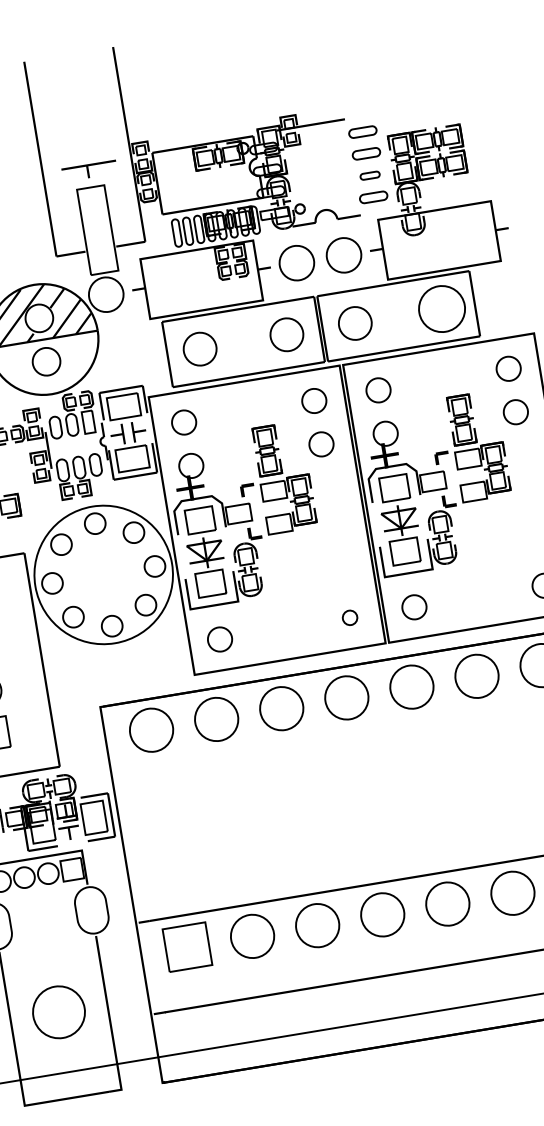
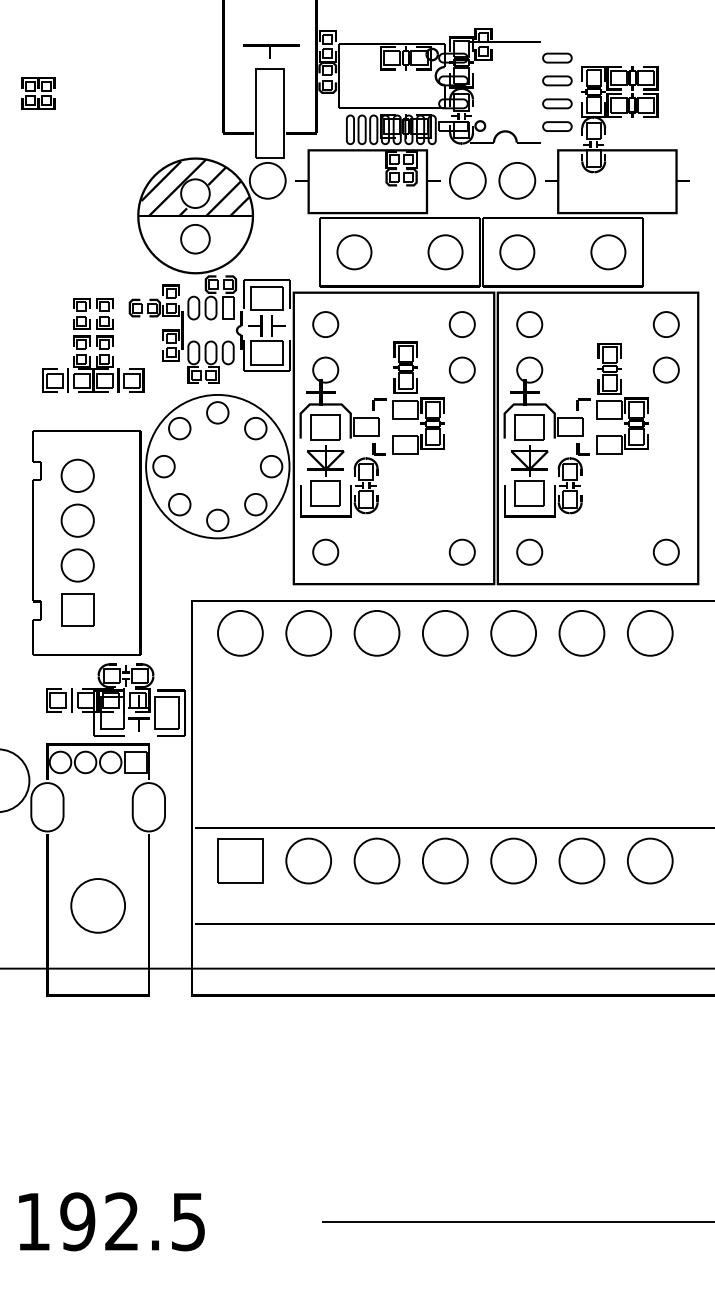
part: (370, 175) -> (557, 103), size x1.43
circle: (442, 309) -> (608, 252), size x0.71
circle: (349, 617) -> (461, 551), size x1.67

